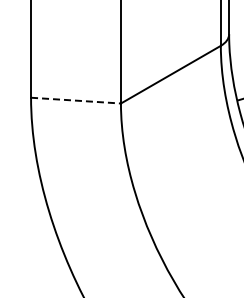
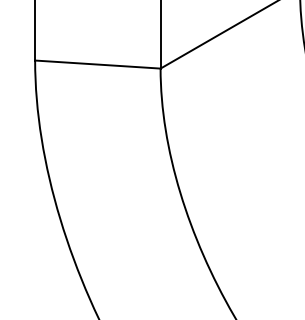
line: (76, 100) -> (98, 64), dashed -> solid

